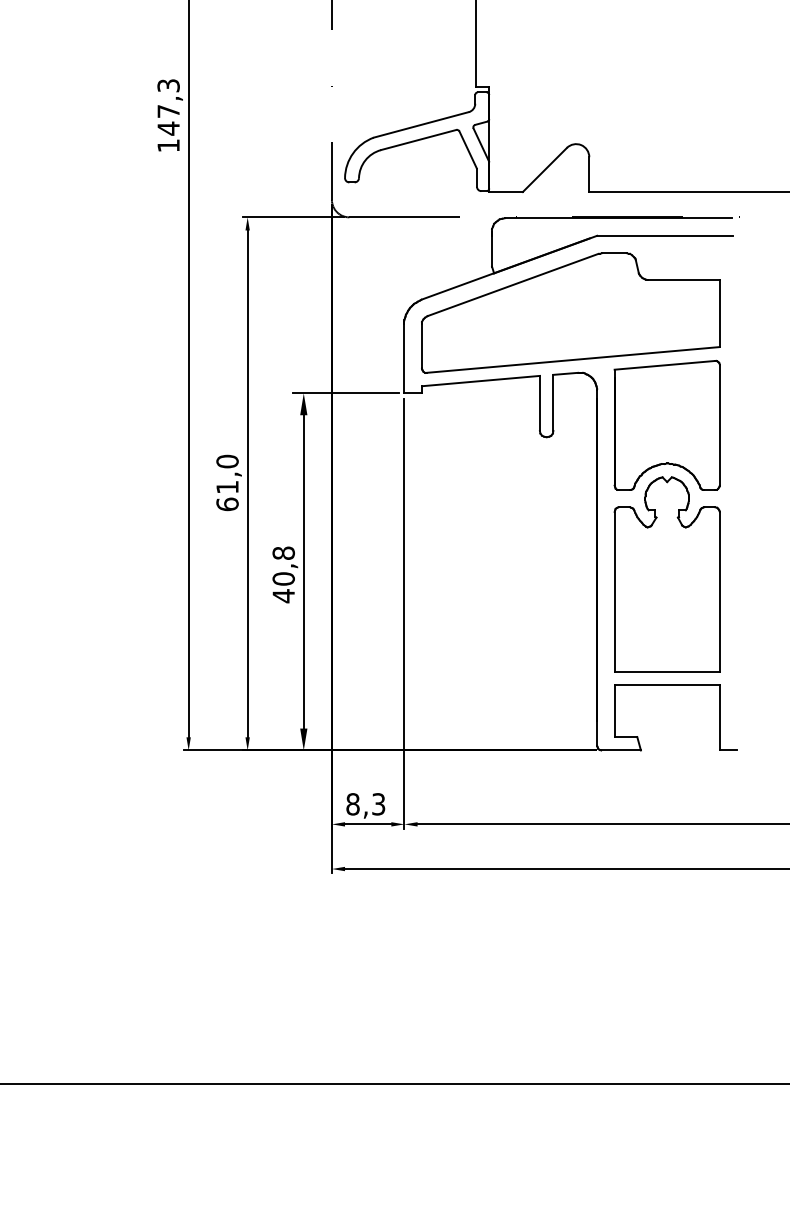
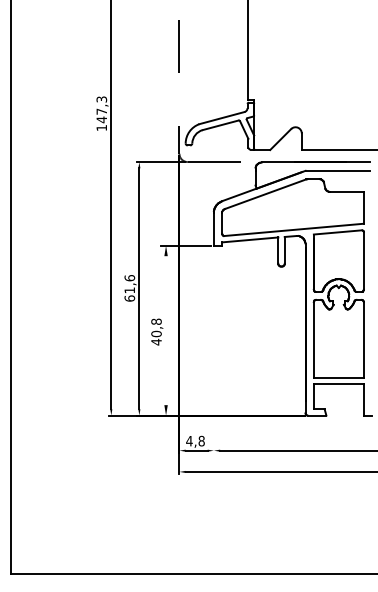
text: (226, 462) -> (129, 278), 61,0 -> 61,6
line: (304, 571) -> (166, 330), removed
line: (403, 613) -> (213, 350), removed
text: (365, 802) -> (195, 440), 8,3 -> 4,8

